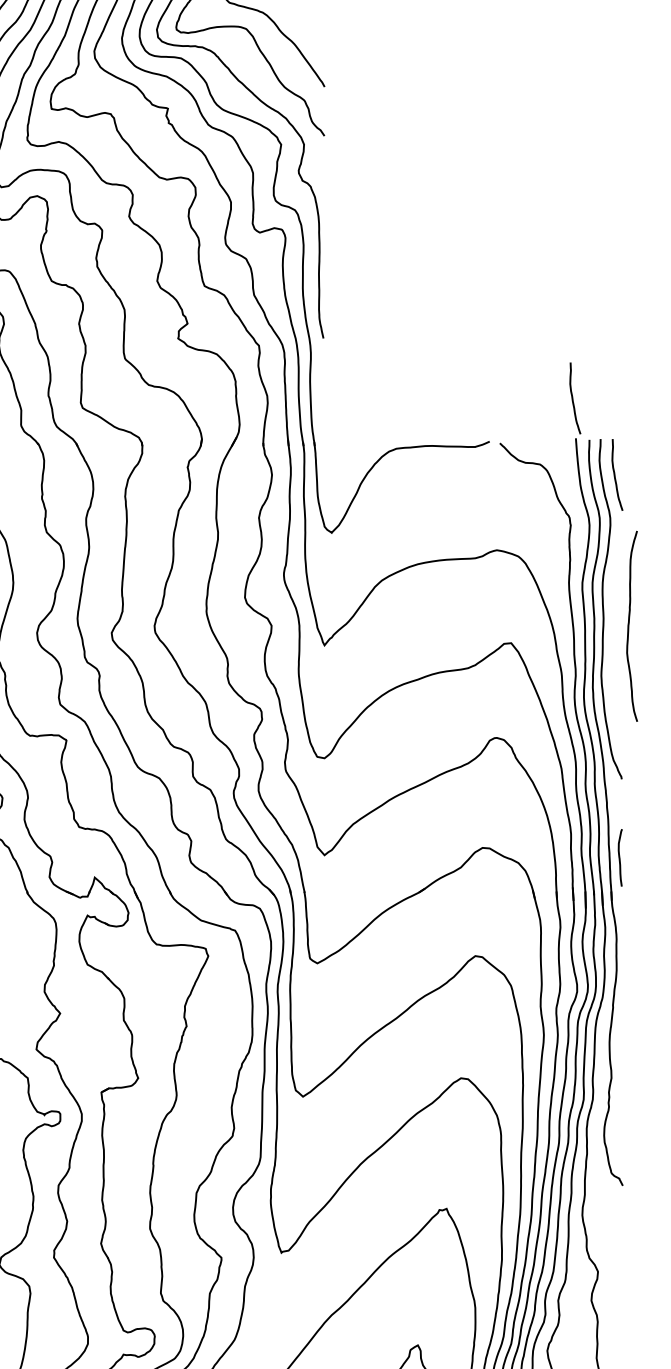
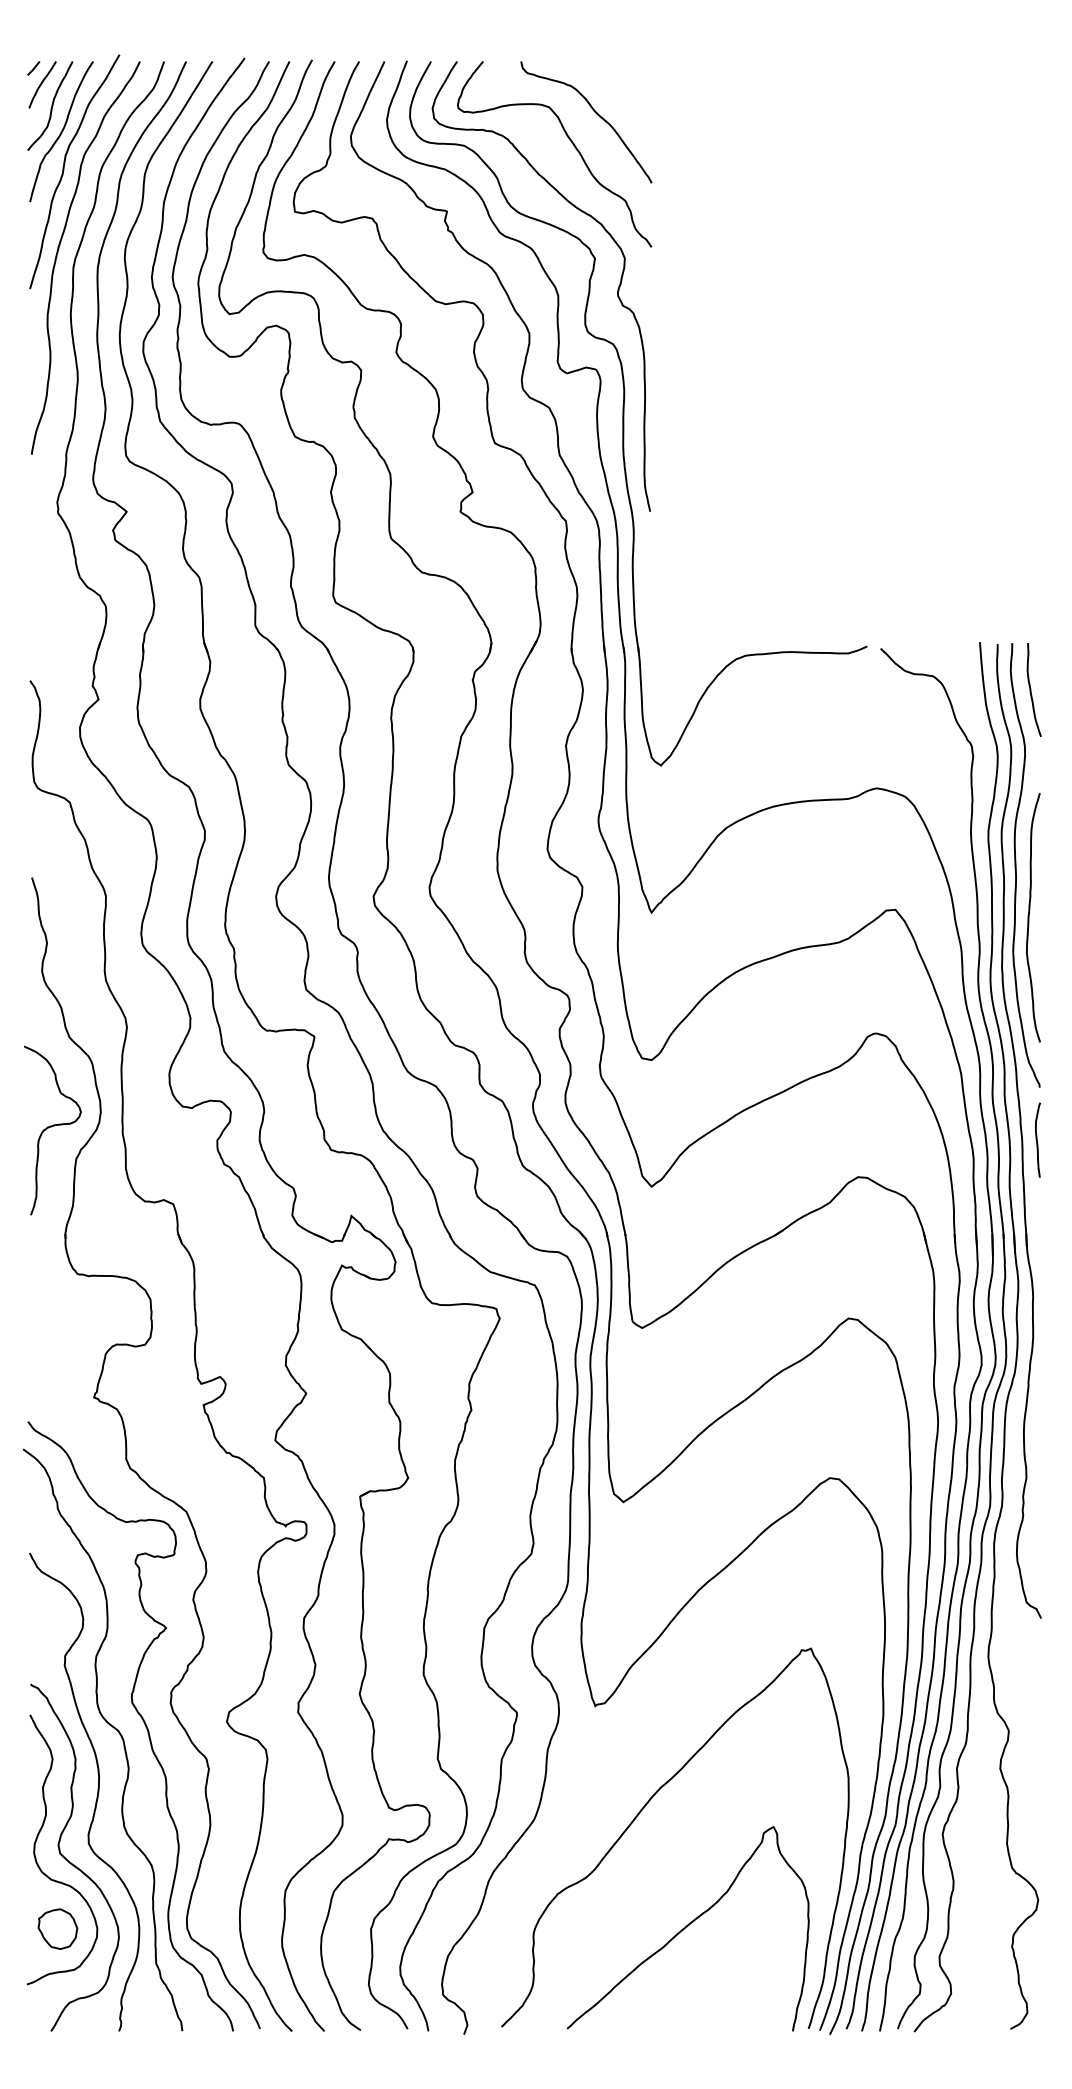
curve: (573, 398) -> (976, 589), removed
curve: (629, 626) -> (1029, 917), moved
curve: (619, 857) -> (1037, 1139), moved

